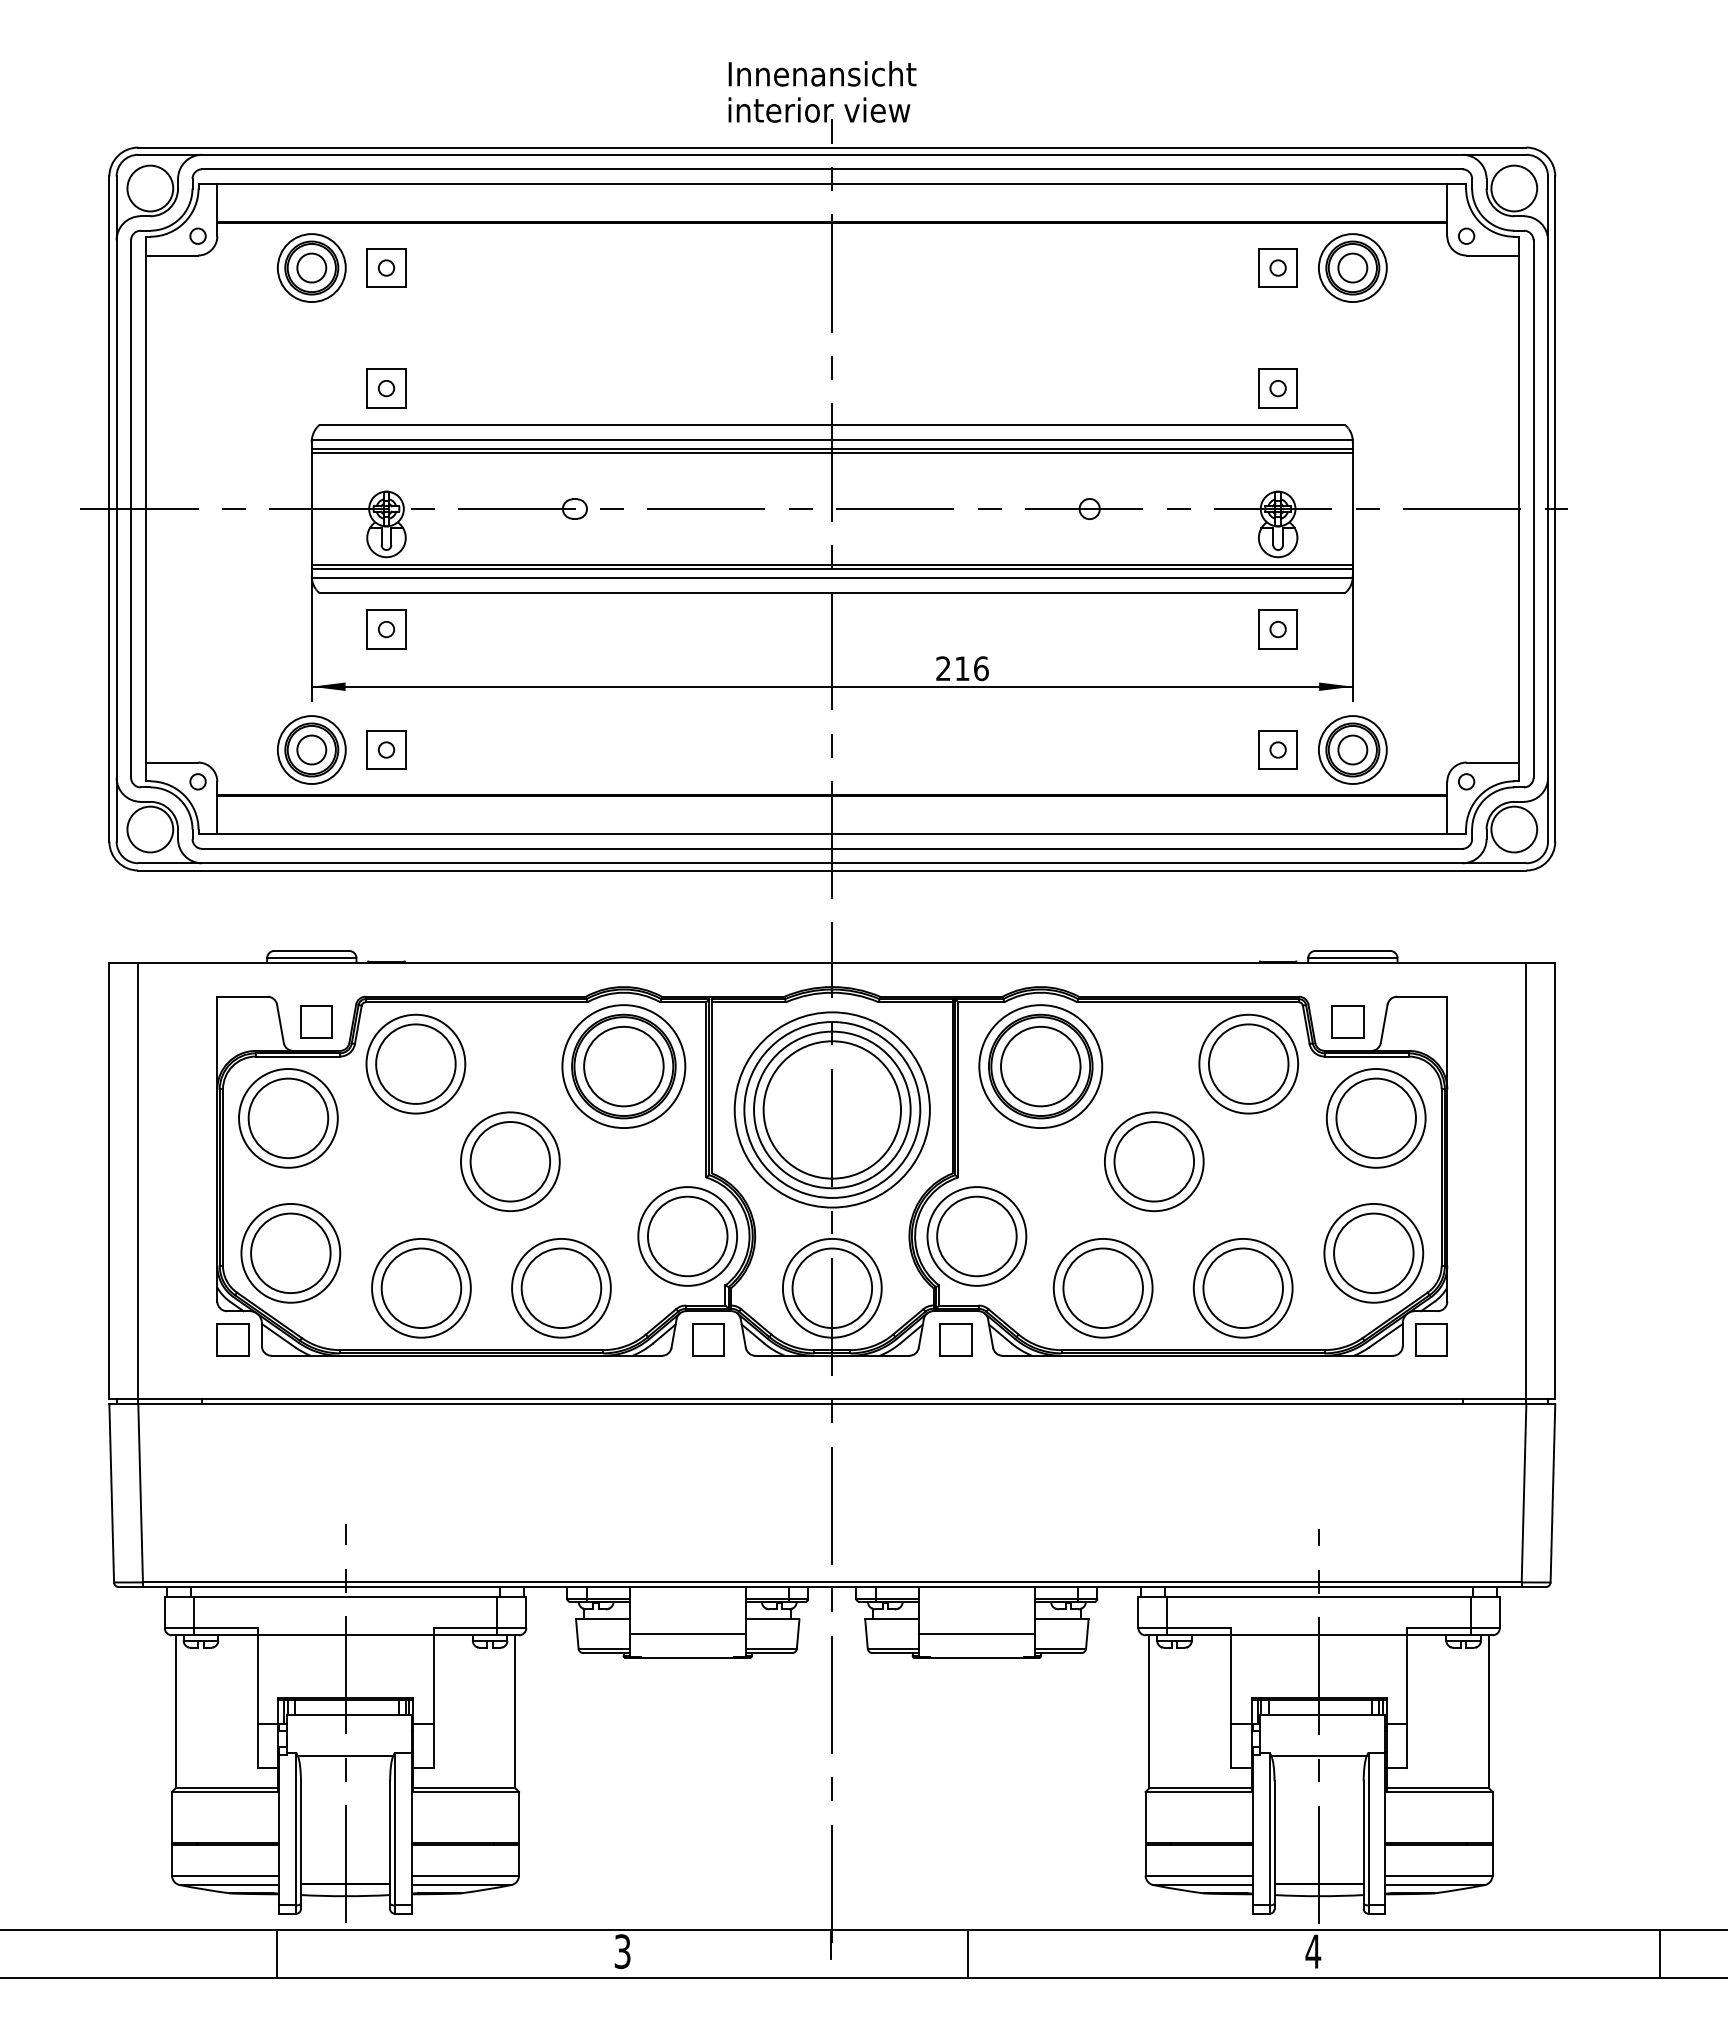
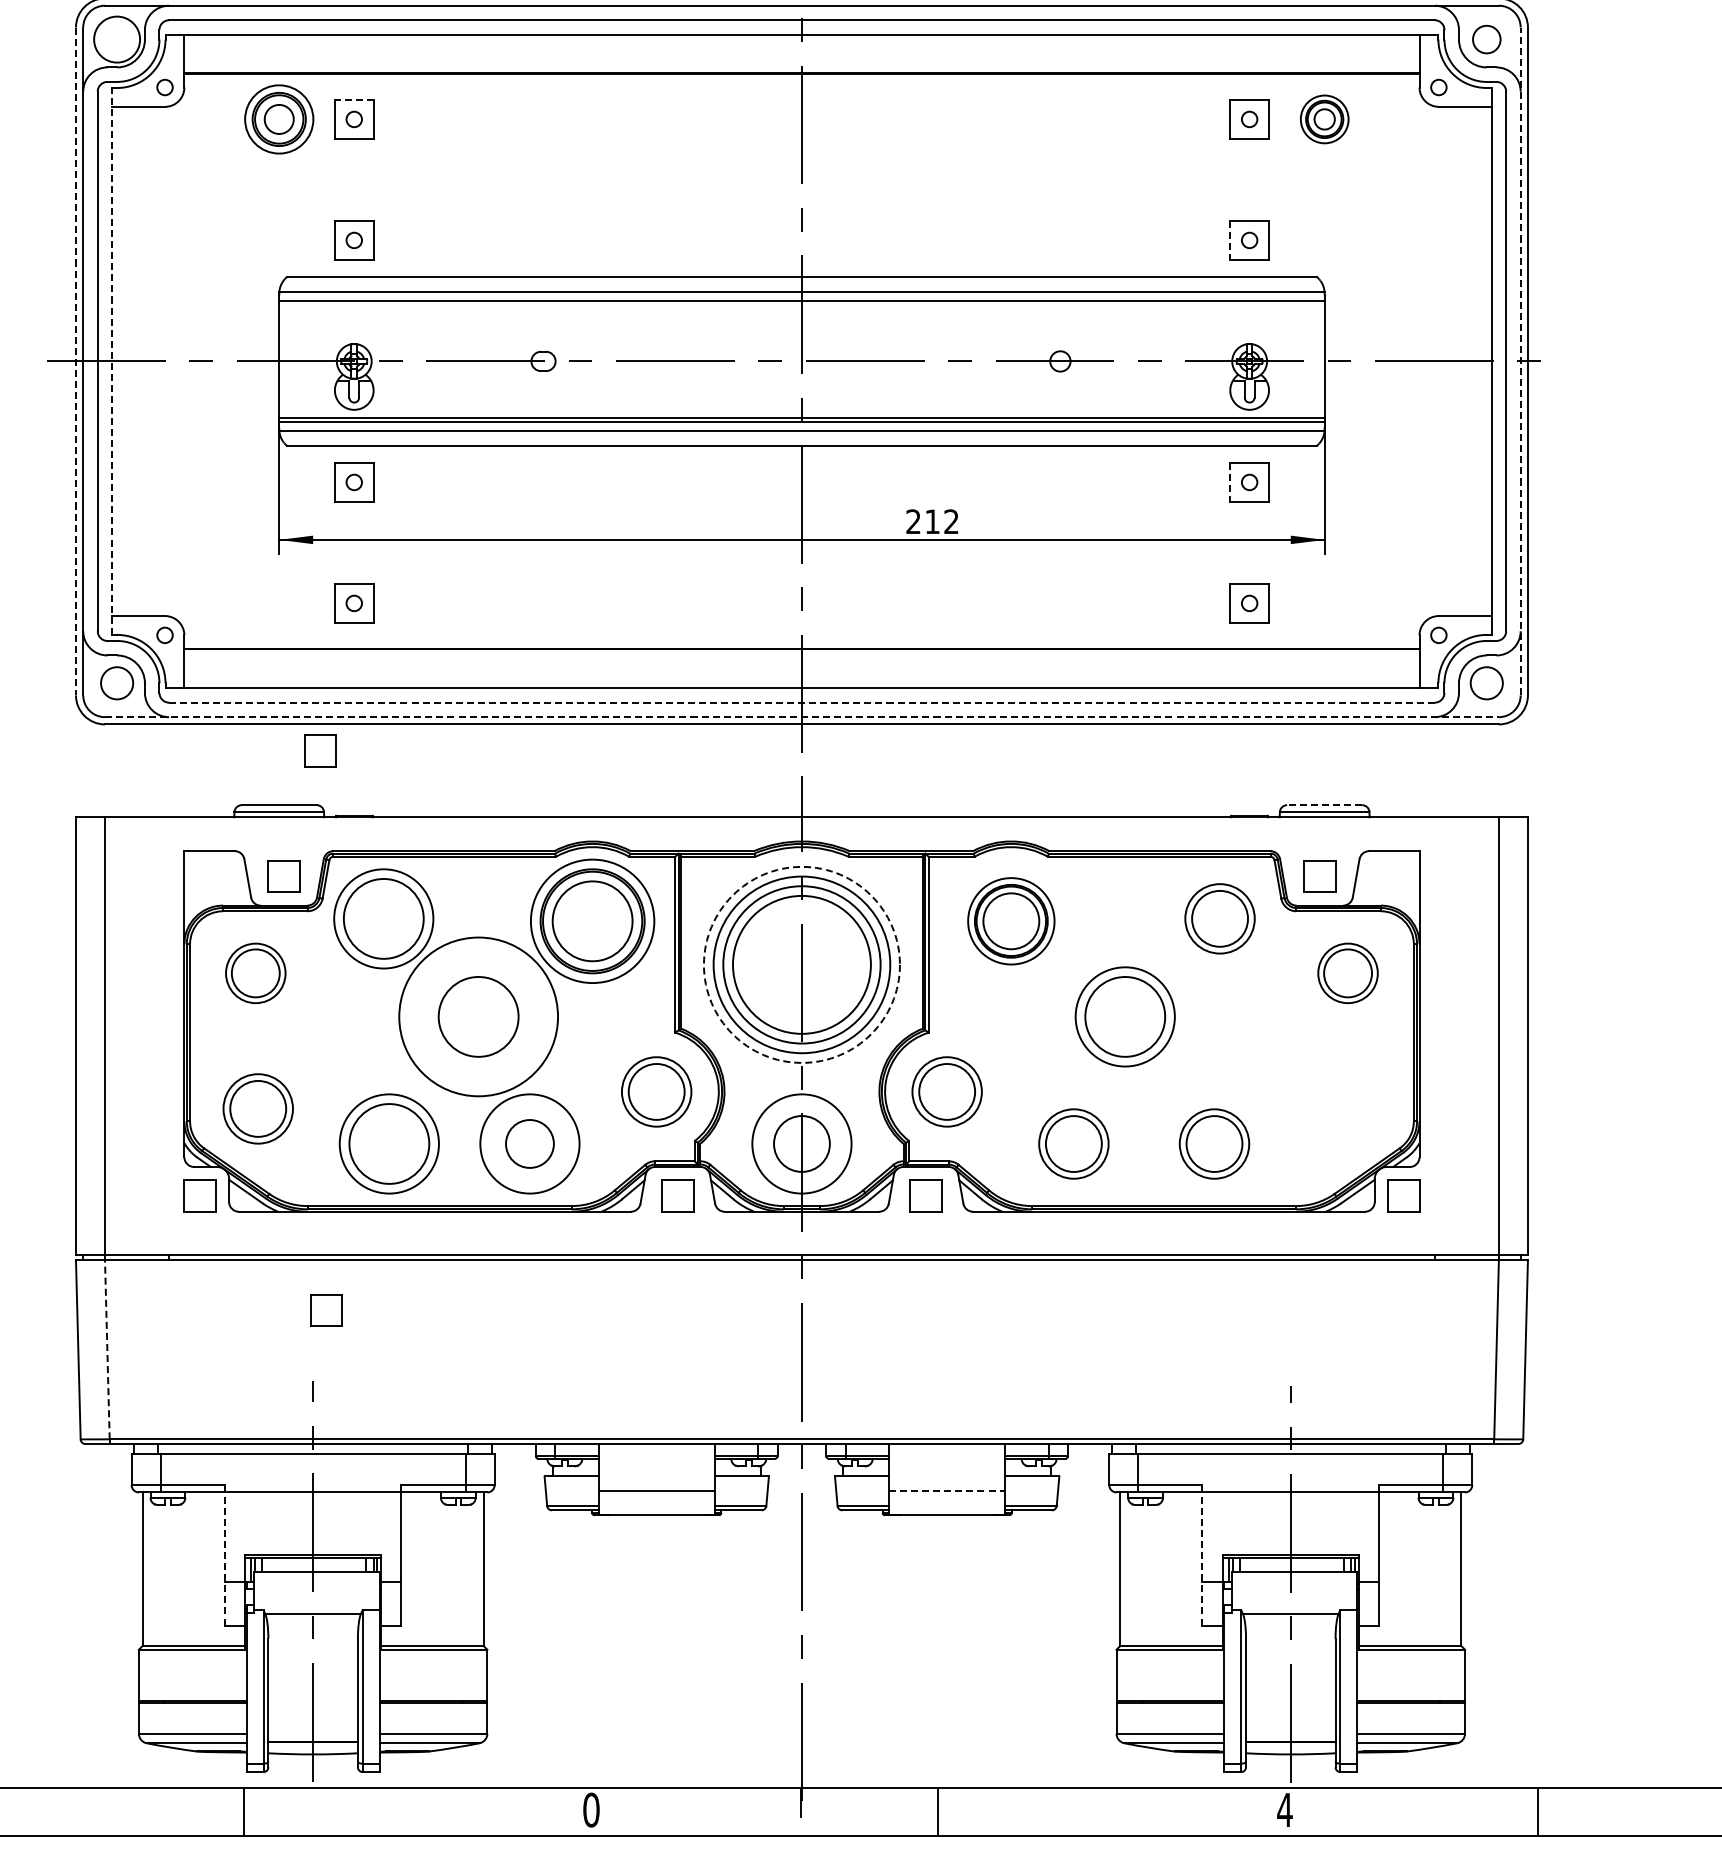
circle: (1514, 188) -> (1486, 39), size x0.6
line: (386, 248) -> (354, 99), solid -> dashed
part: (1352, 267) -> (1324, 118), size x0.7
line: (1258, 389) -> (1229, 241), solid -> dashed
line: (831, 452) -> (801, 304), removed
line: (145, 508) -> (112, 360), solid -> dashed
line: (109, 509) -> (76, 361), solid -> dashed
line: (1548, 509) -> (1521, 361), solid -> dashed
line: (1258, 630) -> (1229, 483), solid -> dashed
text: (981, 668) -> (951, 521), 216 -> 212
part: (311, 749) -> (278, 602), removed
part: (1352, 749) -> (1324, 602), removed
circle: (150, 829) -> (117, 683), size x0.7
circle: (1514, 829) -> (1486, 683), size x0.7
line: (831, 848) -> (801, 702), solid -> dashed
line: (832, 863) -> (802, 717), solid -> dashed
part: (352, 896) -> (320, 750), added
line: (1352, 950) -> (1324, 804), solid -> dashed
part: (1248, 1063) -> (1219, 918), size x0.7
part: (1040, 1066) -> (1011, 921), size x0.7
circle: (831, 1109) -> (801, 964), solid -> dashed
part: (288, 1118) -> (255, 973), size x0.6
part: (1375, 1118) -> (1347, 973), size x0.6
circle: (509, 1161) -> (477, 1016), size x1.6
part: (687, 1236) -> (656, 1091), size x0.7
part: (976, 1236) -> (946, 1091), size x0.7
part: (290, 1253) -> (257, 1109), size x0.7
part: (1373, 1253) -> (1345, 1109), removed
circle: (561, 1288) -> (529, 1144), size x0.6
circle: (832, 1288) -> (802, 1144), size x0.7
part: (1102, 1288) -> (1073, 1144), size x0.7
part: (1242, 1288) -> (1213, 1144), size x0.7
part: (358, 1453) -> (326, 1309), added
line: (140, 1492) -> (107, 1349), solid -> dashed
line: (976, 1633) -> (946, 1490), solid -> dashed
line: (257, 1697) -> (224, 1554), solid -> dashed
line: (1231, 1697) -> (1202, 1554), solid -> dashed
text: (622, 1951) -> (591, 1809), 3 -> 0
line: (1659, 1953) -> (1538, 1811), moved

